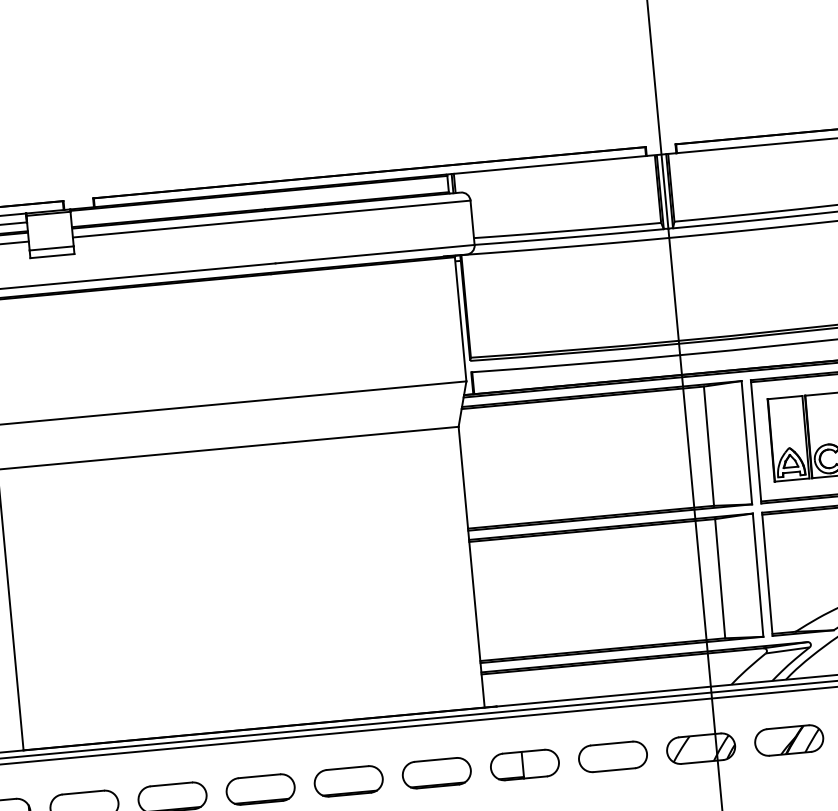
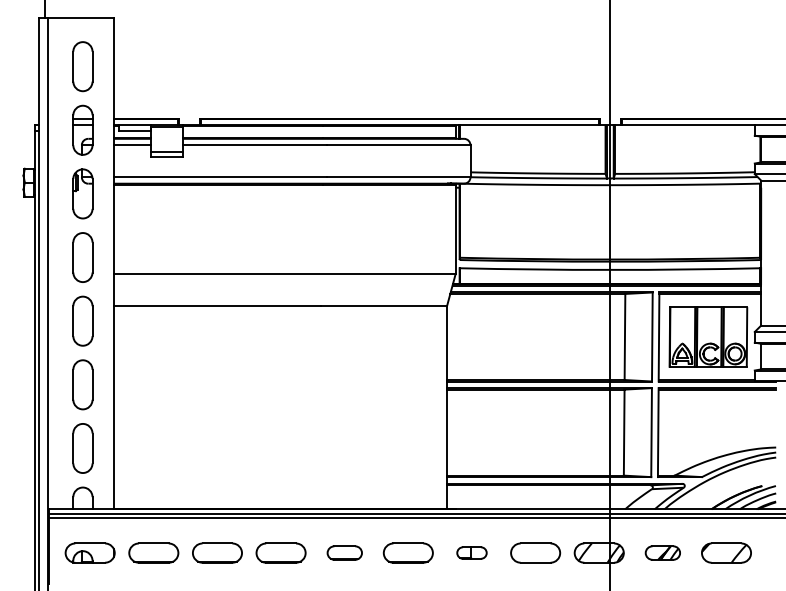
part: (788, 739) -> (662, 552), size x0.7
part: (524, 764) -> (471, 552), size x0.6
part: (348, 780) -> (344, 552), size x0.7

